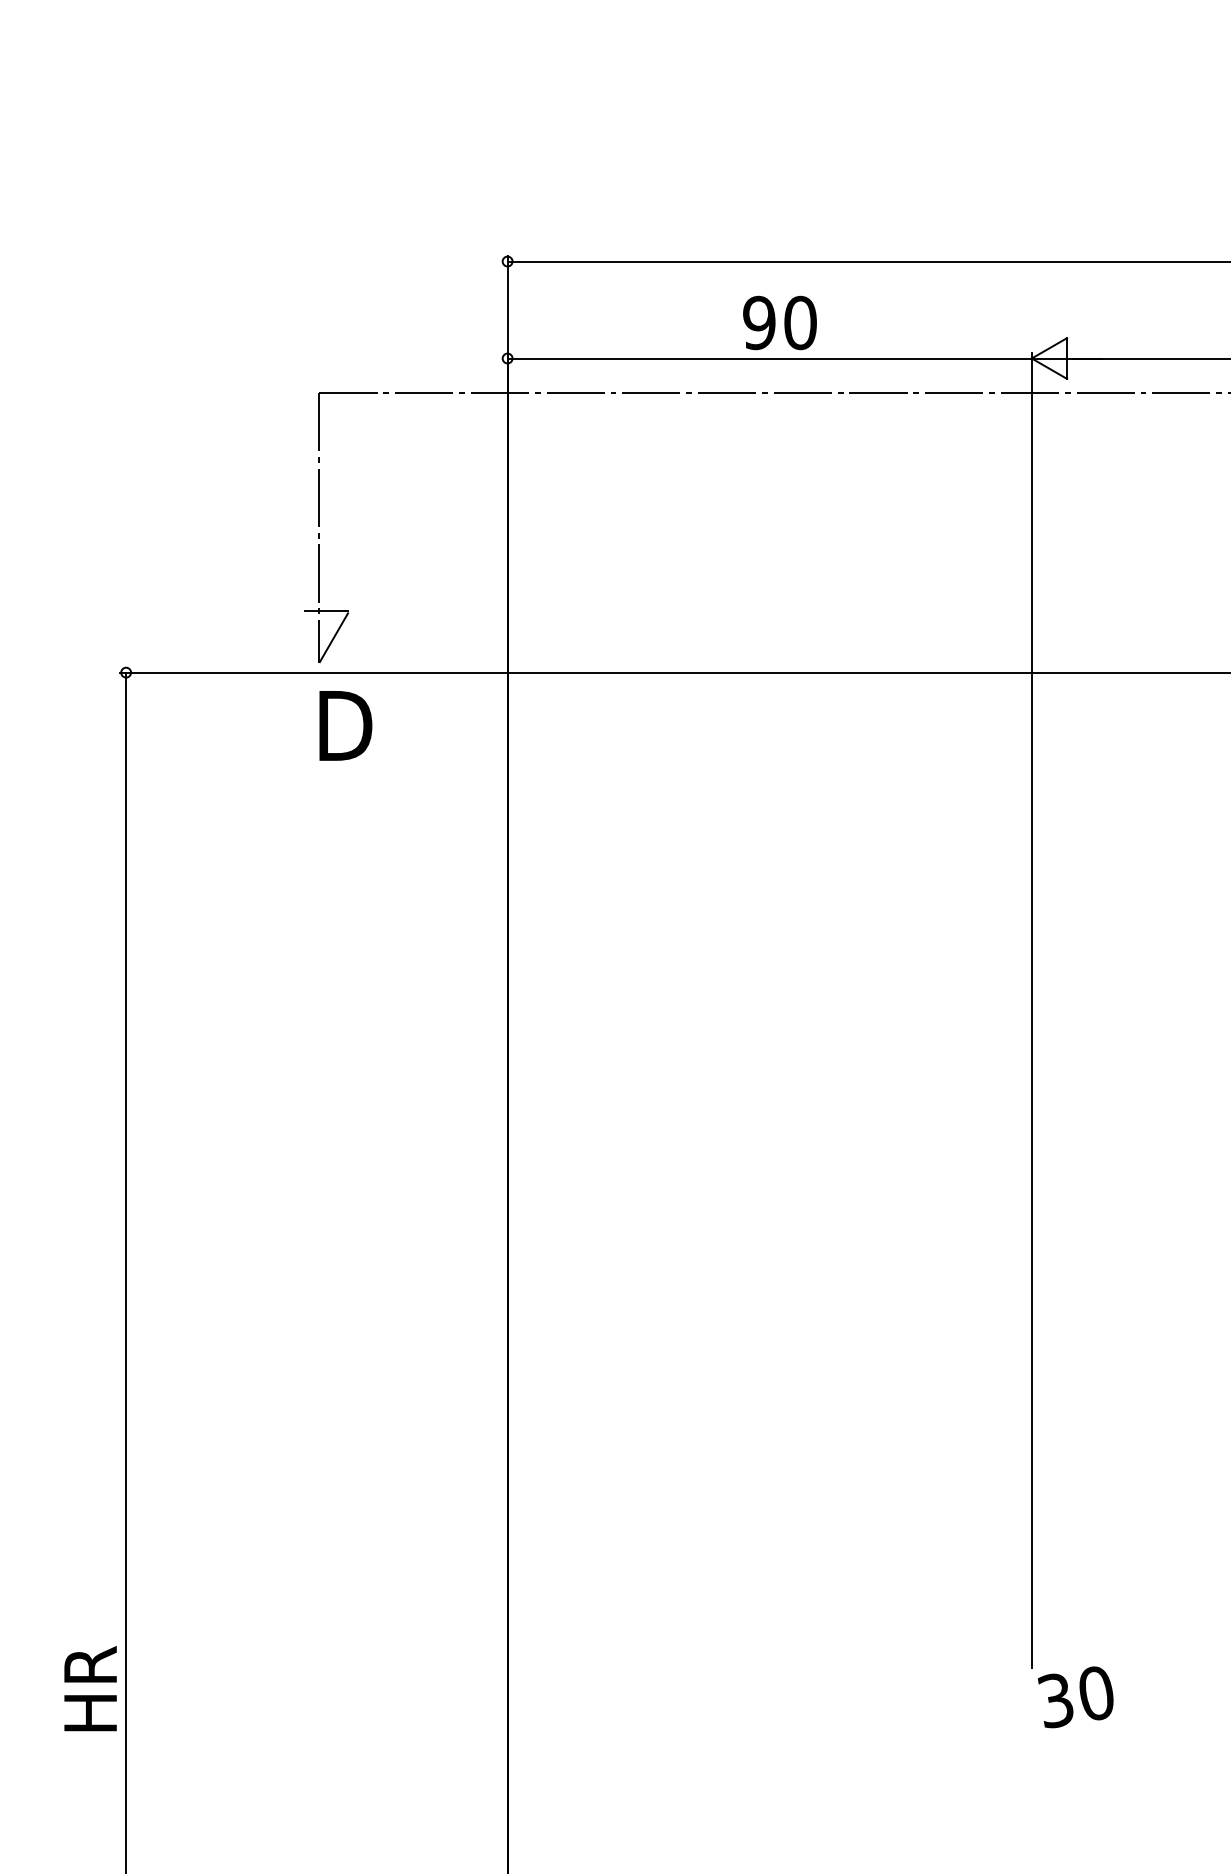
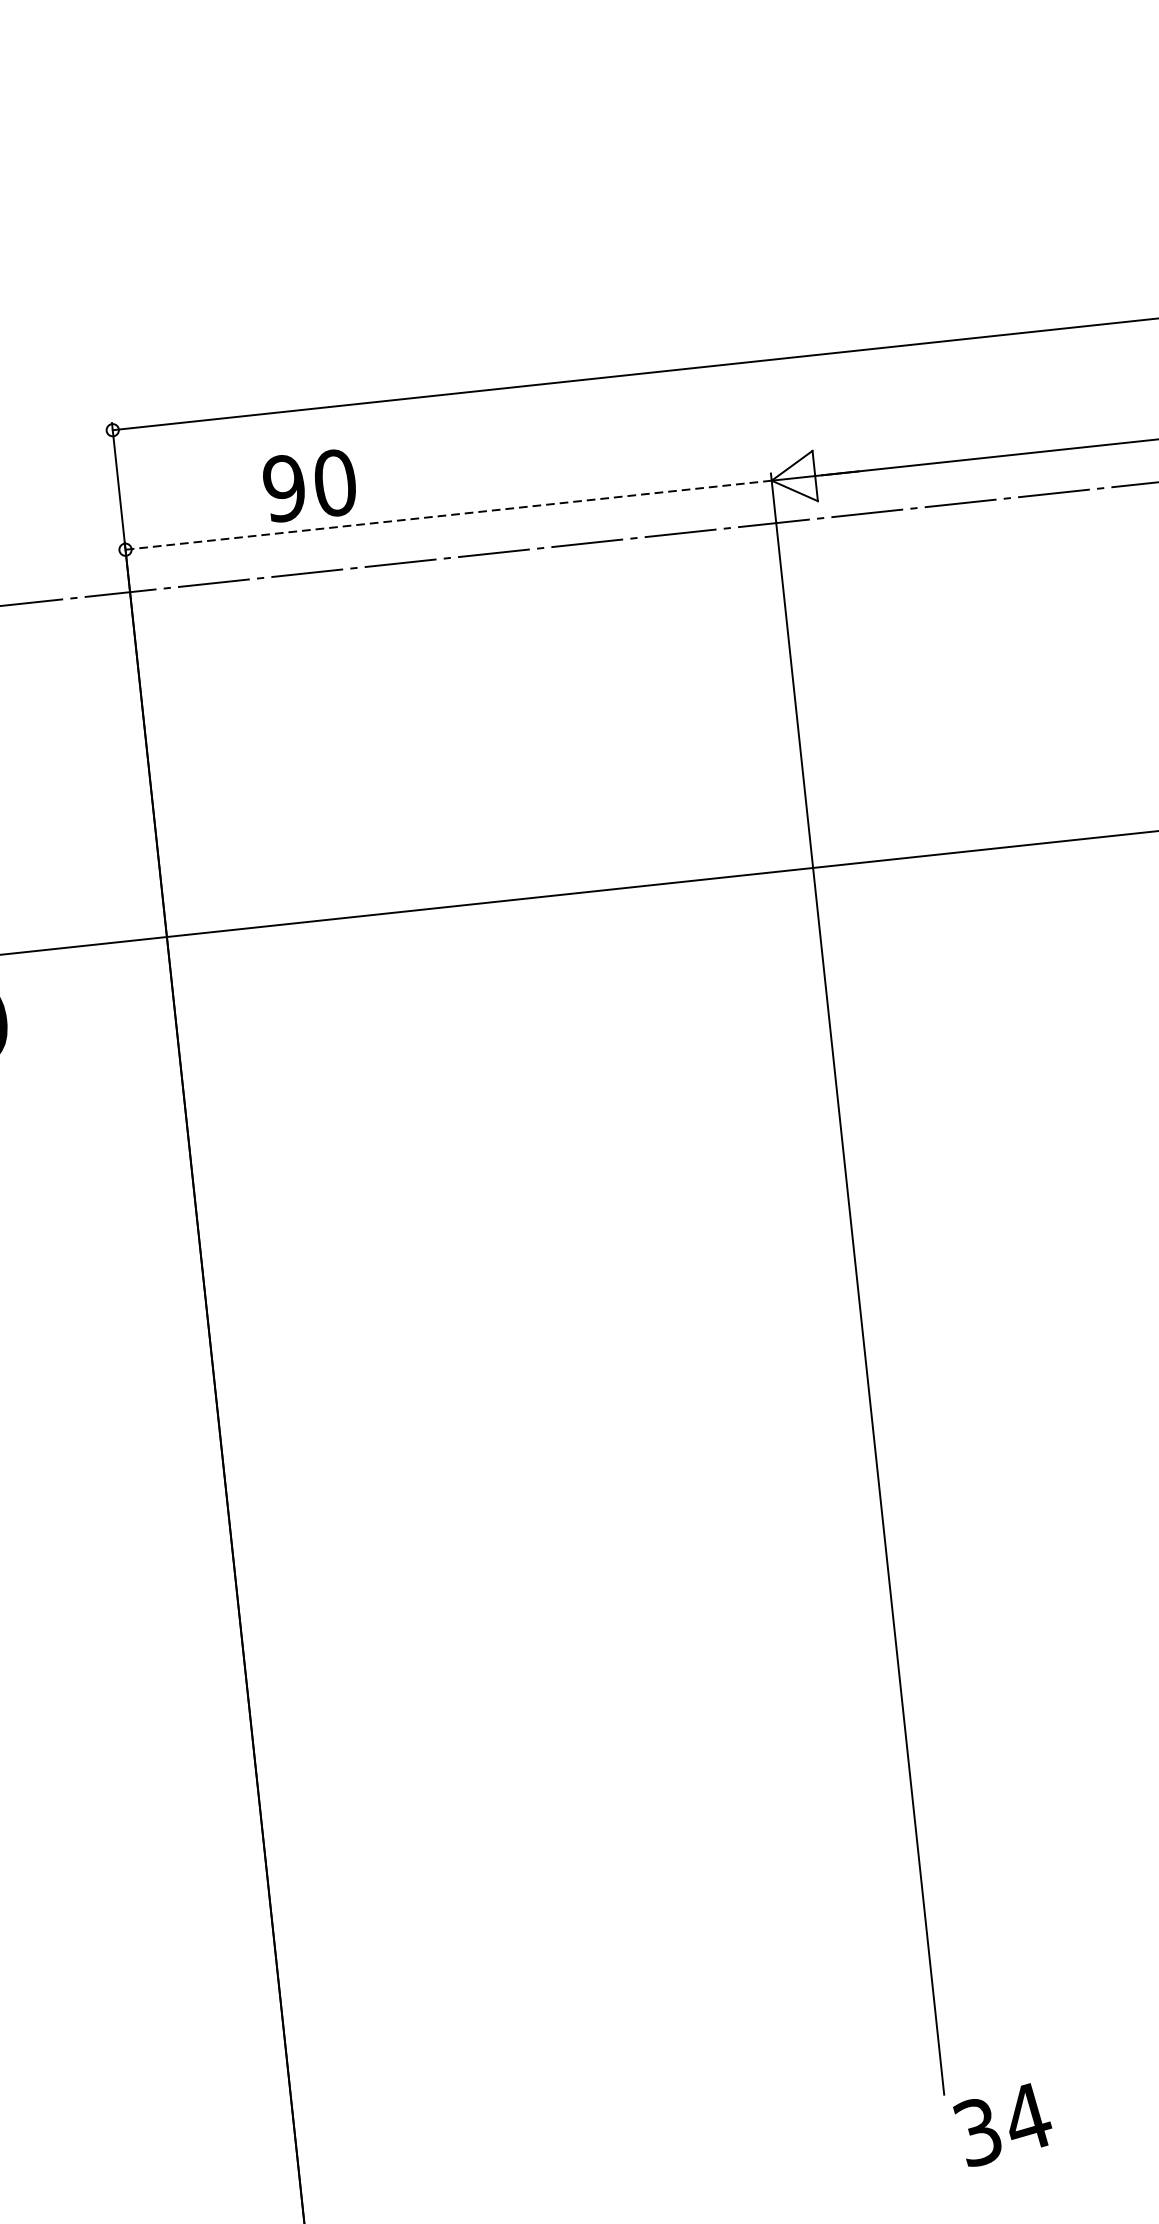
text: (779, 322) -> (309, 485), moved
line: (769, 358) -> (448, 515), solid -> dashed
text: (1097, 1692) -> (1028, 2116), 30 -> 34

